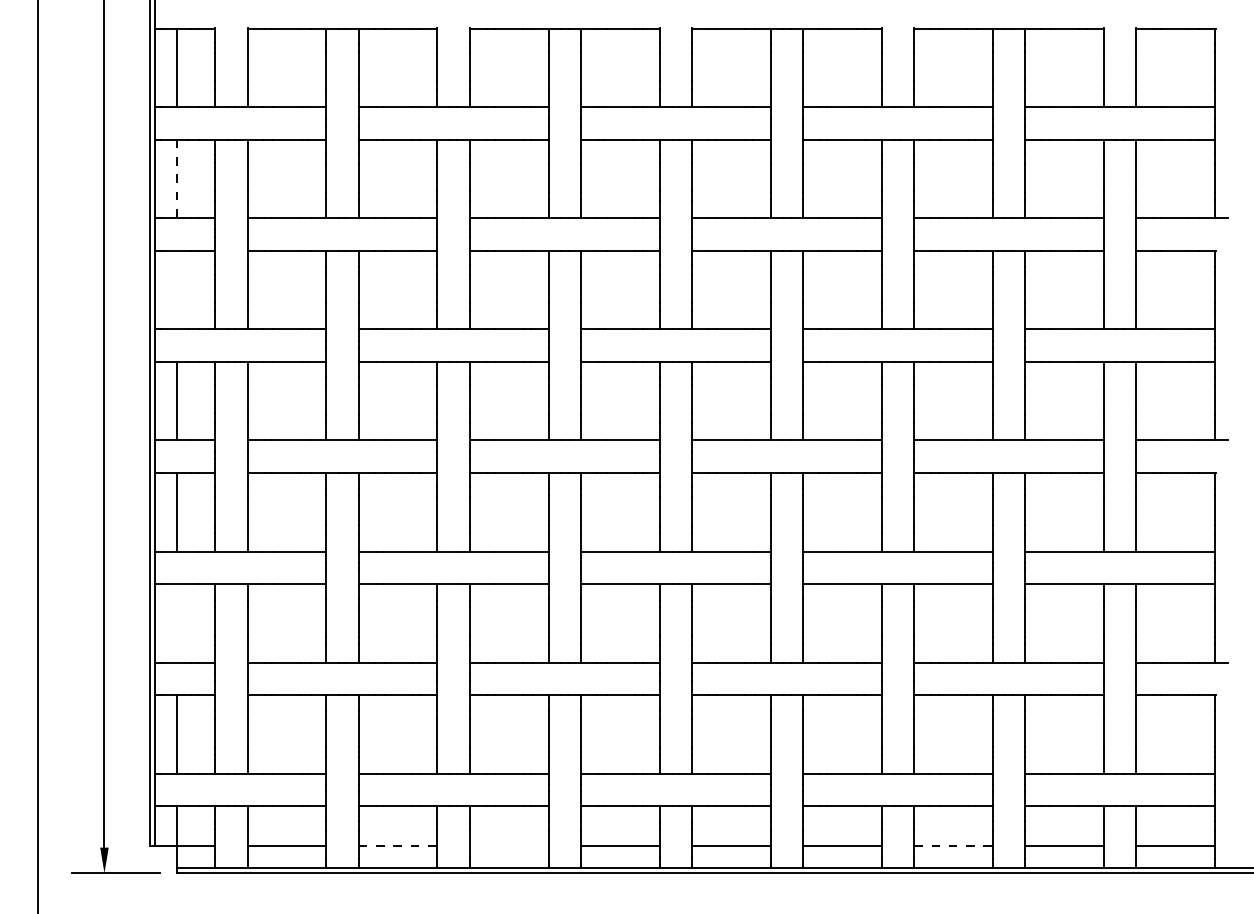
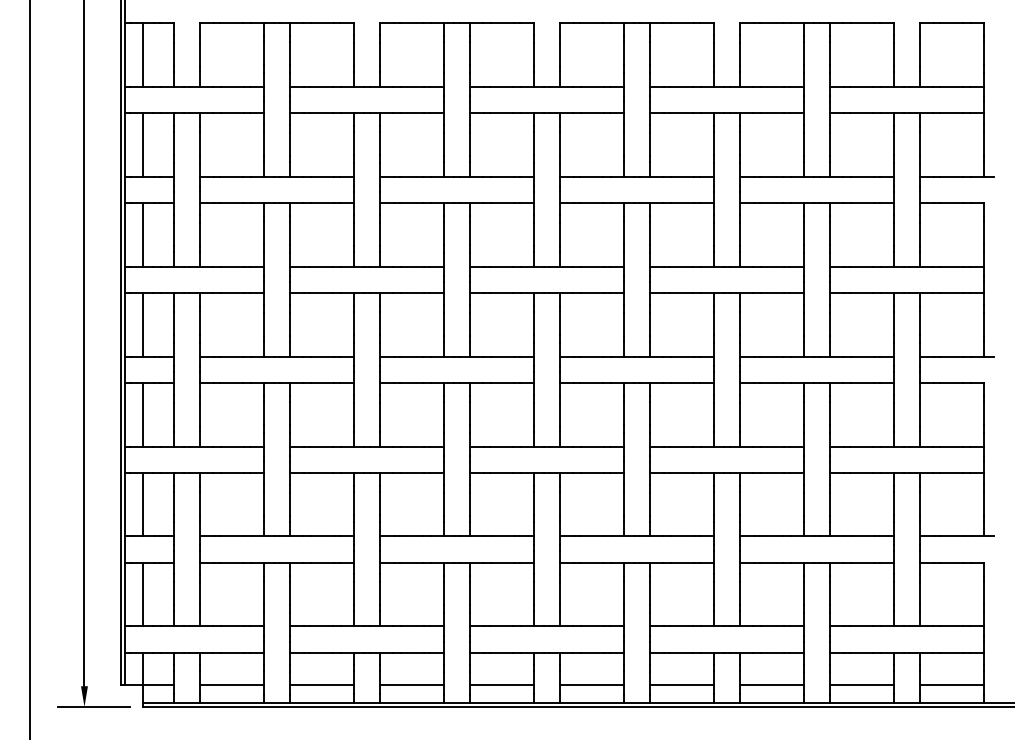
line: (176, 178) -> (142, 144), dashed -> solid
line: (176, 289) -> (142, 234), added
line: (176, 623) -> (142, 504), added
line: (398, 846) -> (322, 685), dashed -> solid
line: (508, 846) -> (411, 685), added
line: (953, 846) -> (771, 685), dashed -> solid

